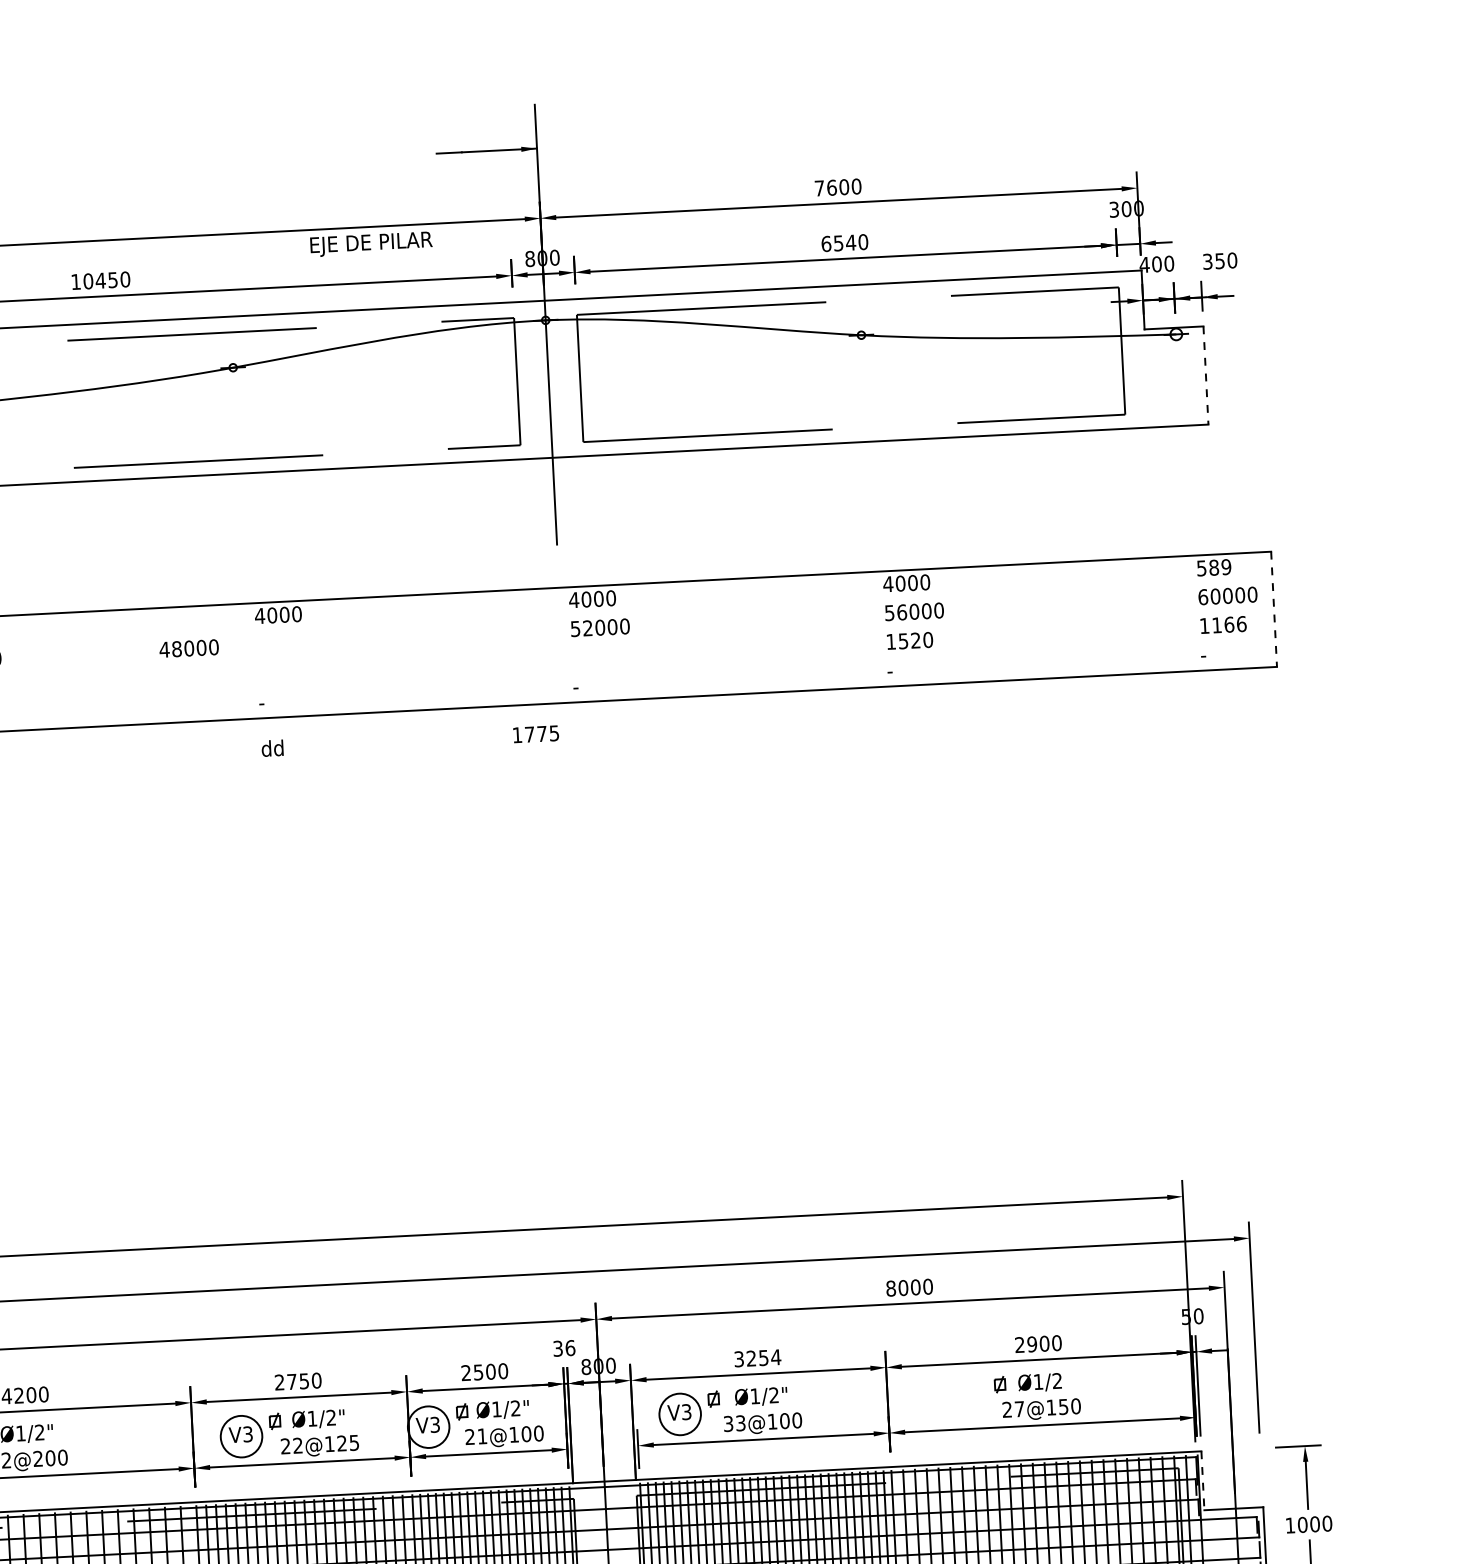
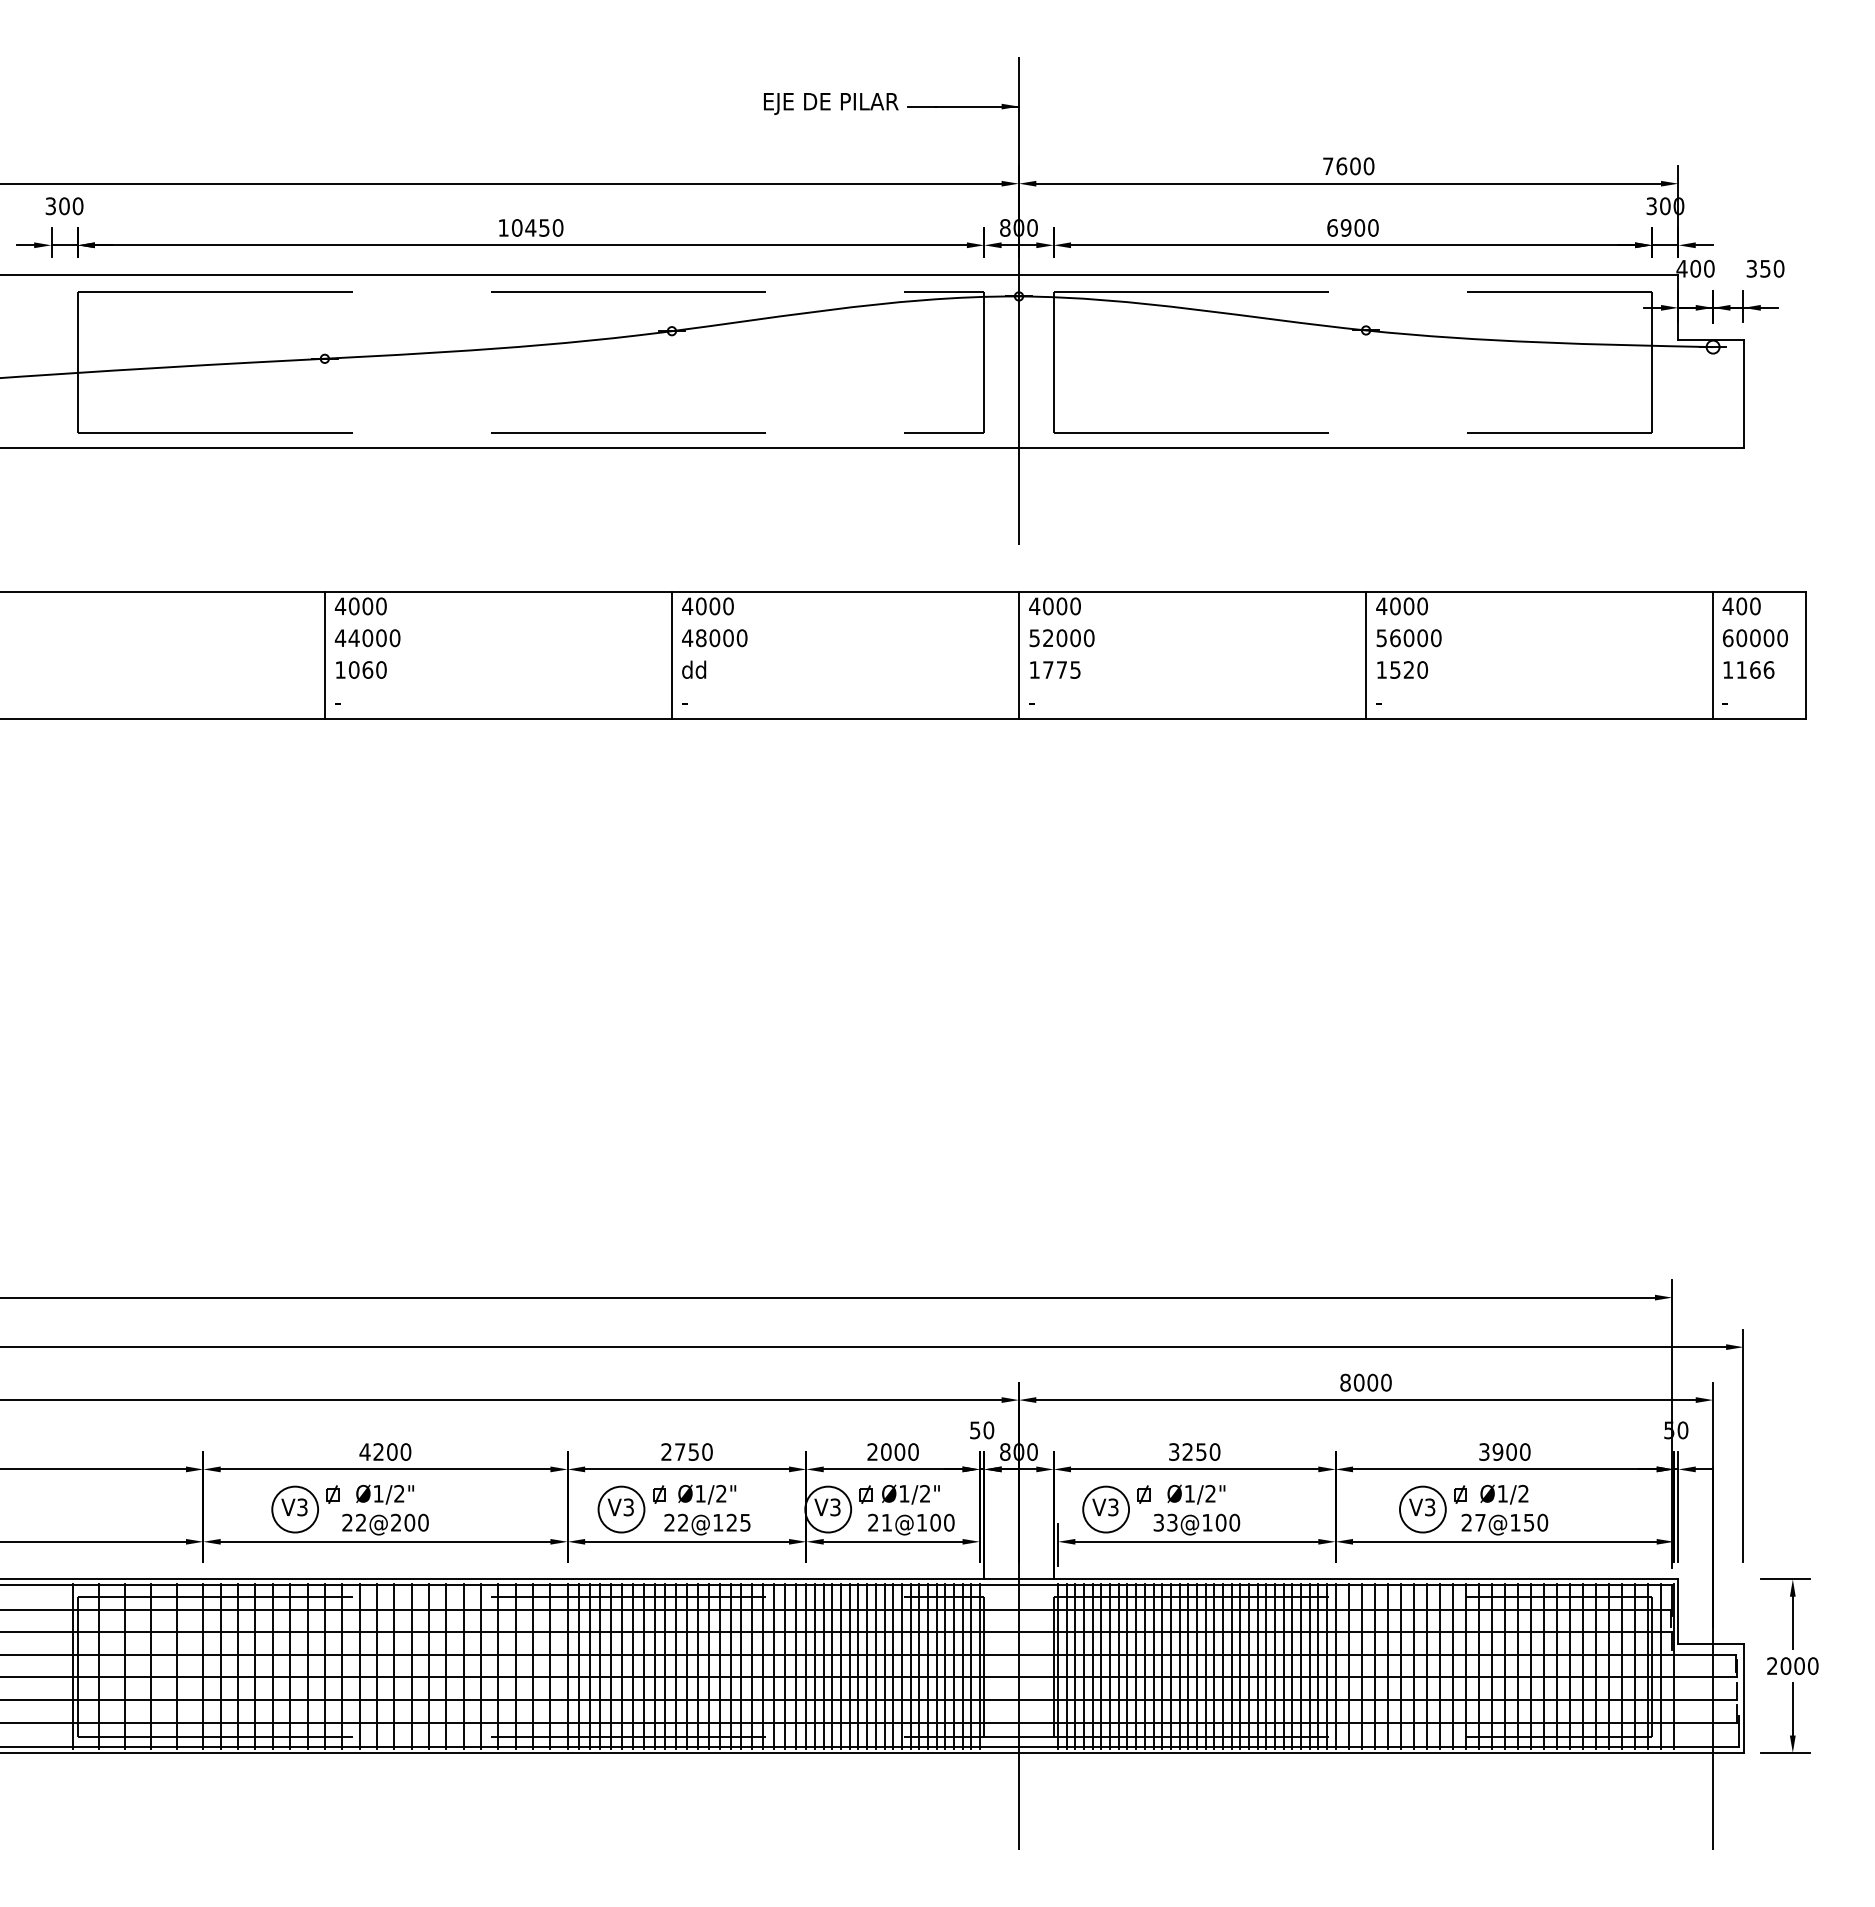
text: (844, 242) -> (1352, 227), 6540 -> 6900
text: (371, 243) -> (831, 103), moved
line: (1205, 375) -> (1743, 394), dashed -> solid
text: (1213, 567) -> (1741, 606), 589 -> 400
line: (1274, 609) -> (1805, 655), dashed -> solid
line: (1190, 613) -> (1713, 655), added
line: (876, 629) -> (1366, 655), added
line: (562, 645) -> (1019, 655), added
text: (188, 648) -> (714, 638), moved
line: (247, 661) -> (671, 655), added
text: (536, 733) -> (1055, 669), moved
text: (272, 748) -> (694, 669), moved
text: (1020, 1344) -> (1484, 1451), 2900 -> 3900
text: (564, 1348) -> (982, 1430), 36 -> 50
text: (775, 1356) -> (1214, 1451), 3254 -> 3250
text: (478, 1371) -> (886, 1451), 2500 -> 2000
part: (966, 1399) -> (1422, 1509), added
line: (1202, 1480) -> (1678, 1611), dashed -> solid
text: (1290, 1525) -> (1772, 1665), 1000 -> 2000

